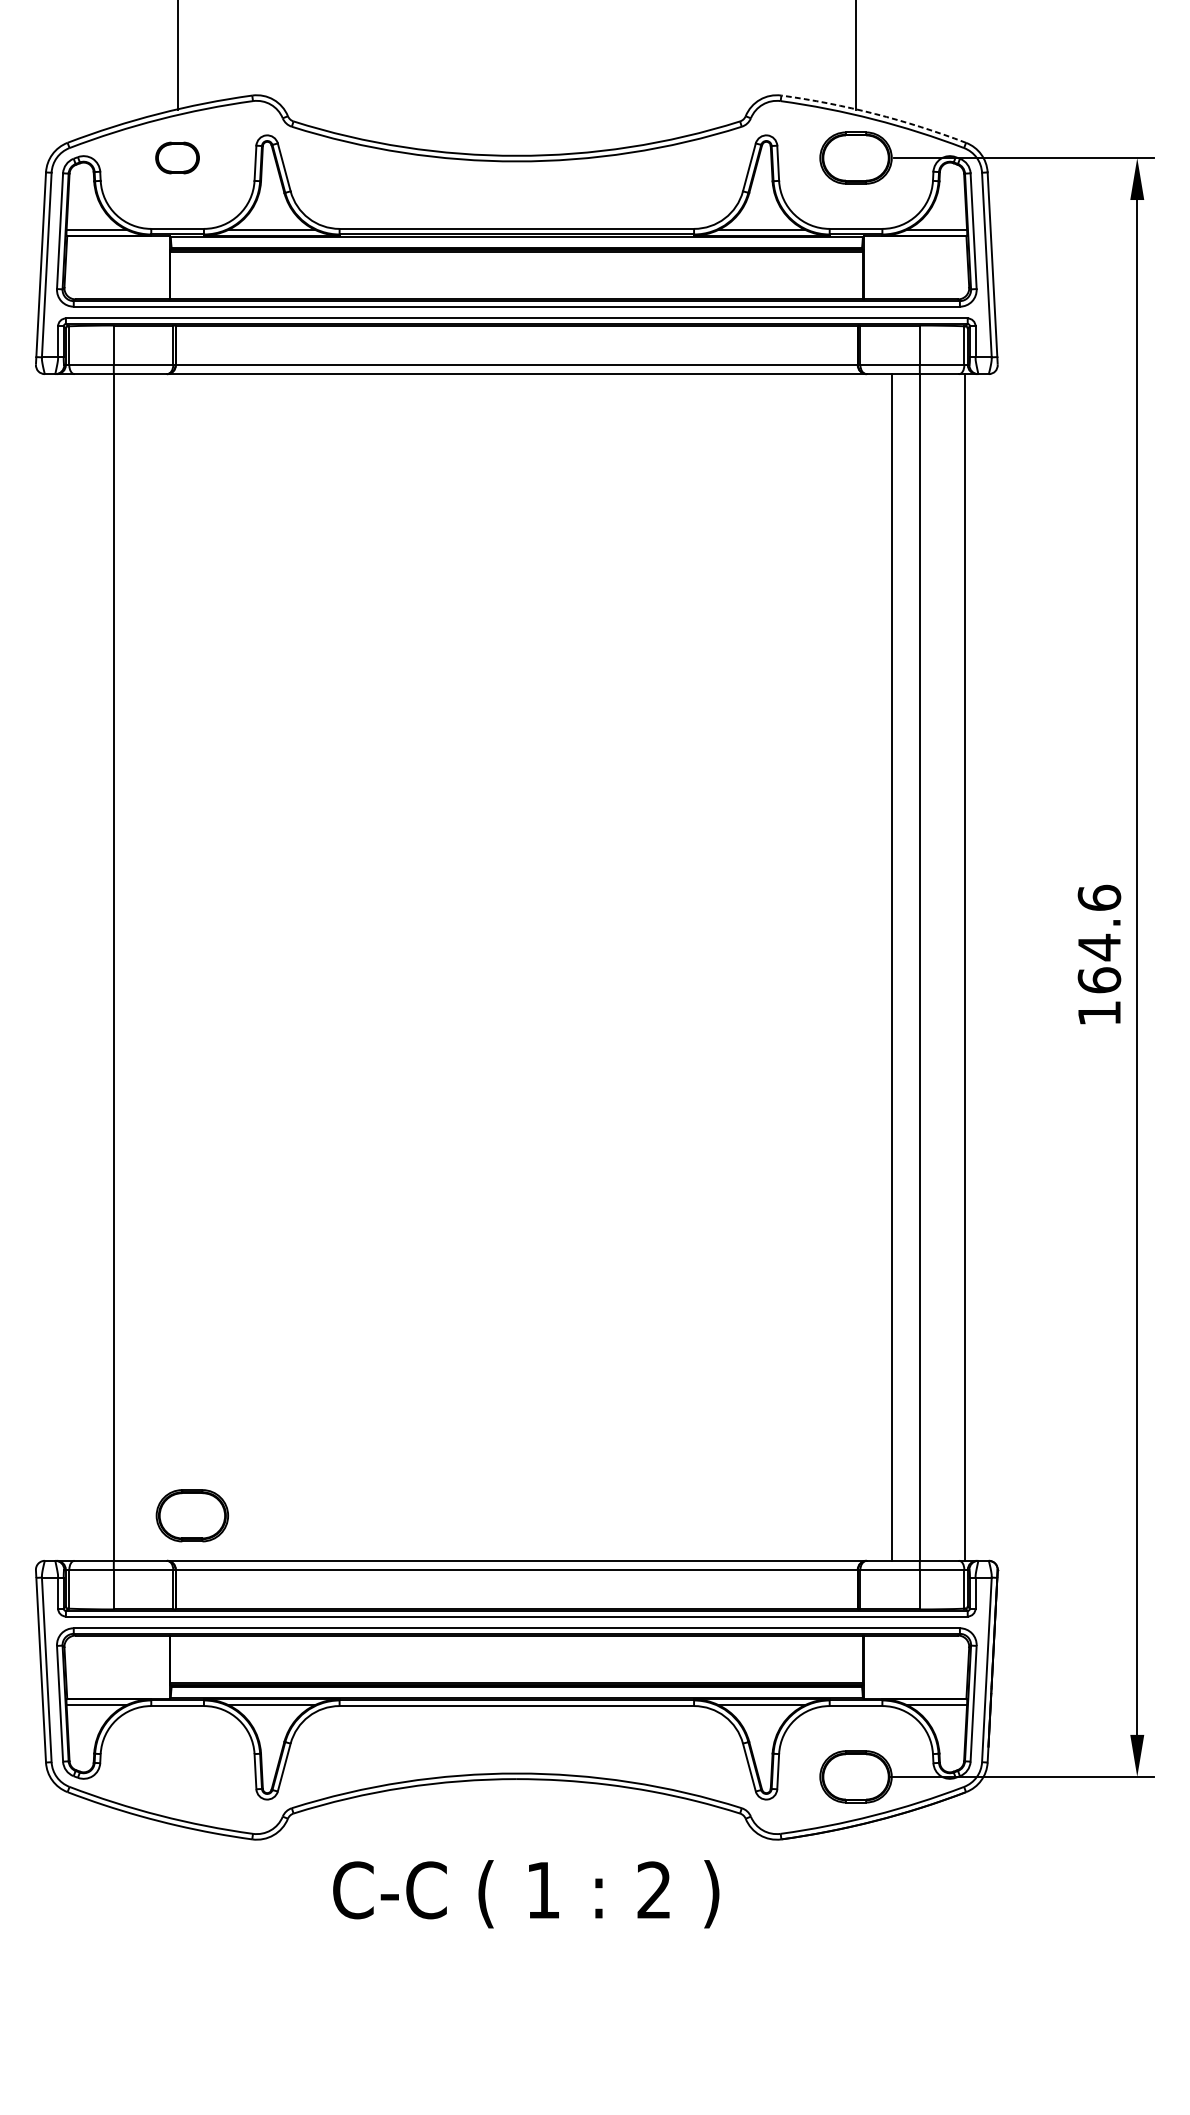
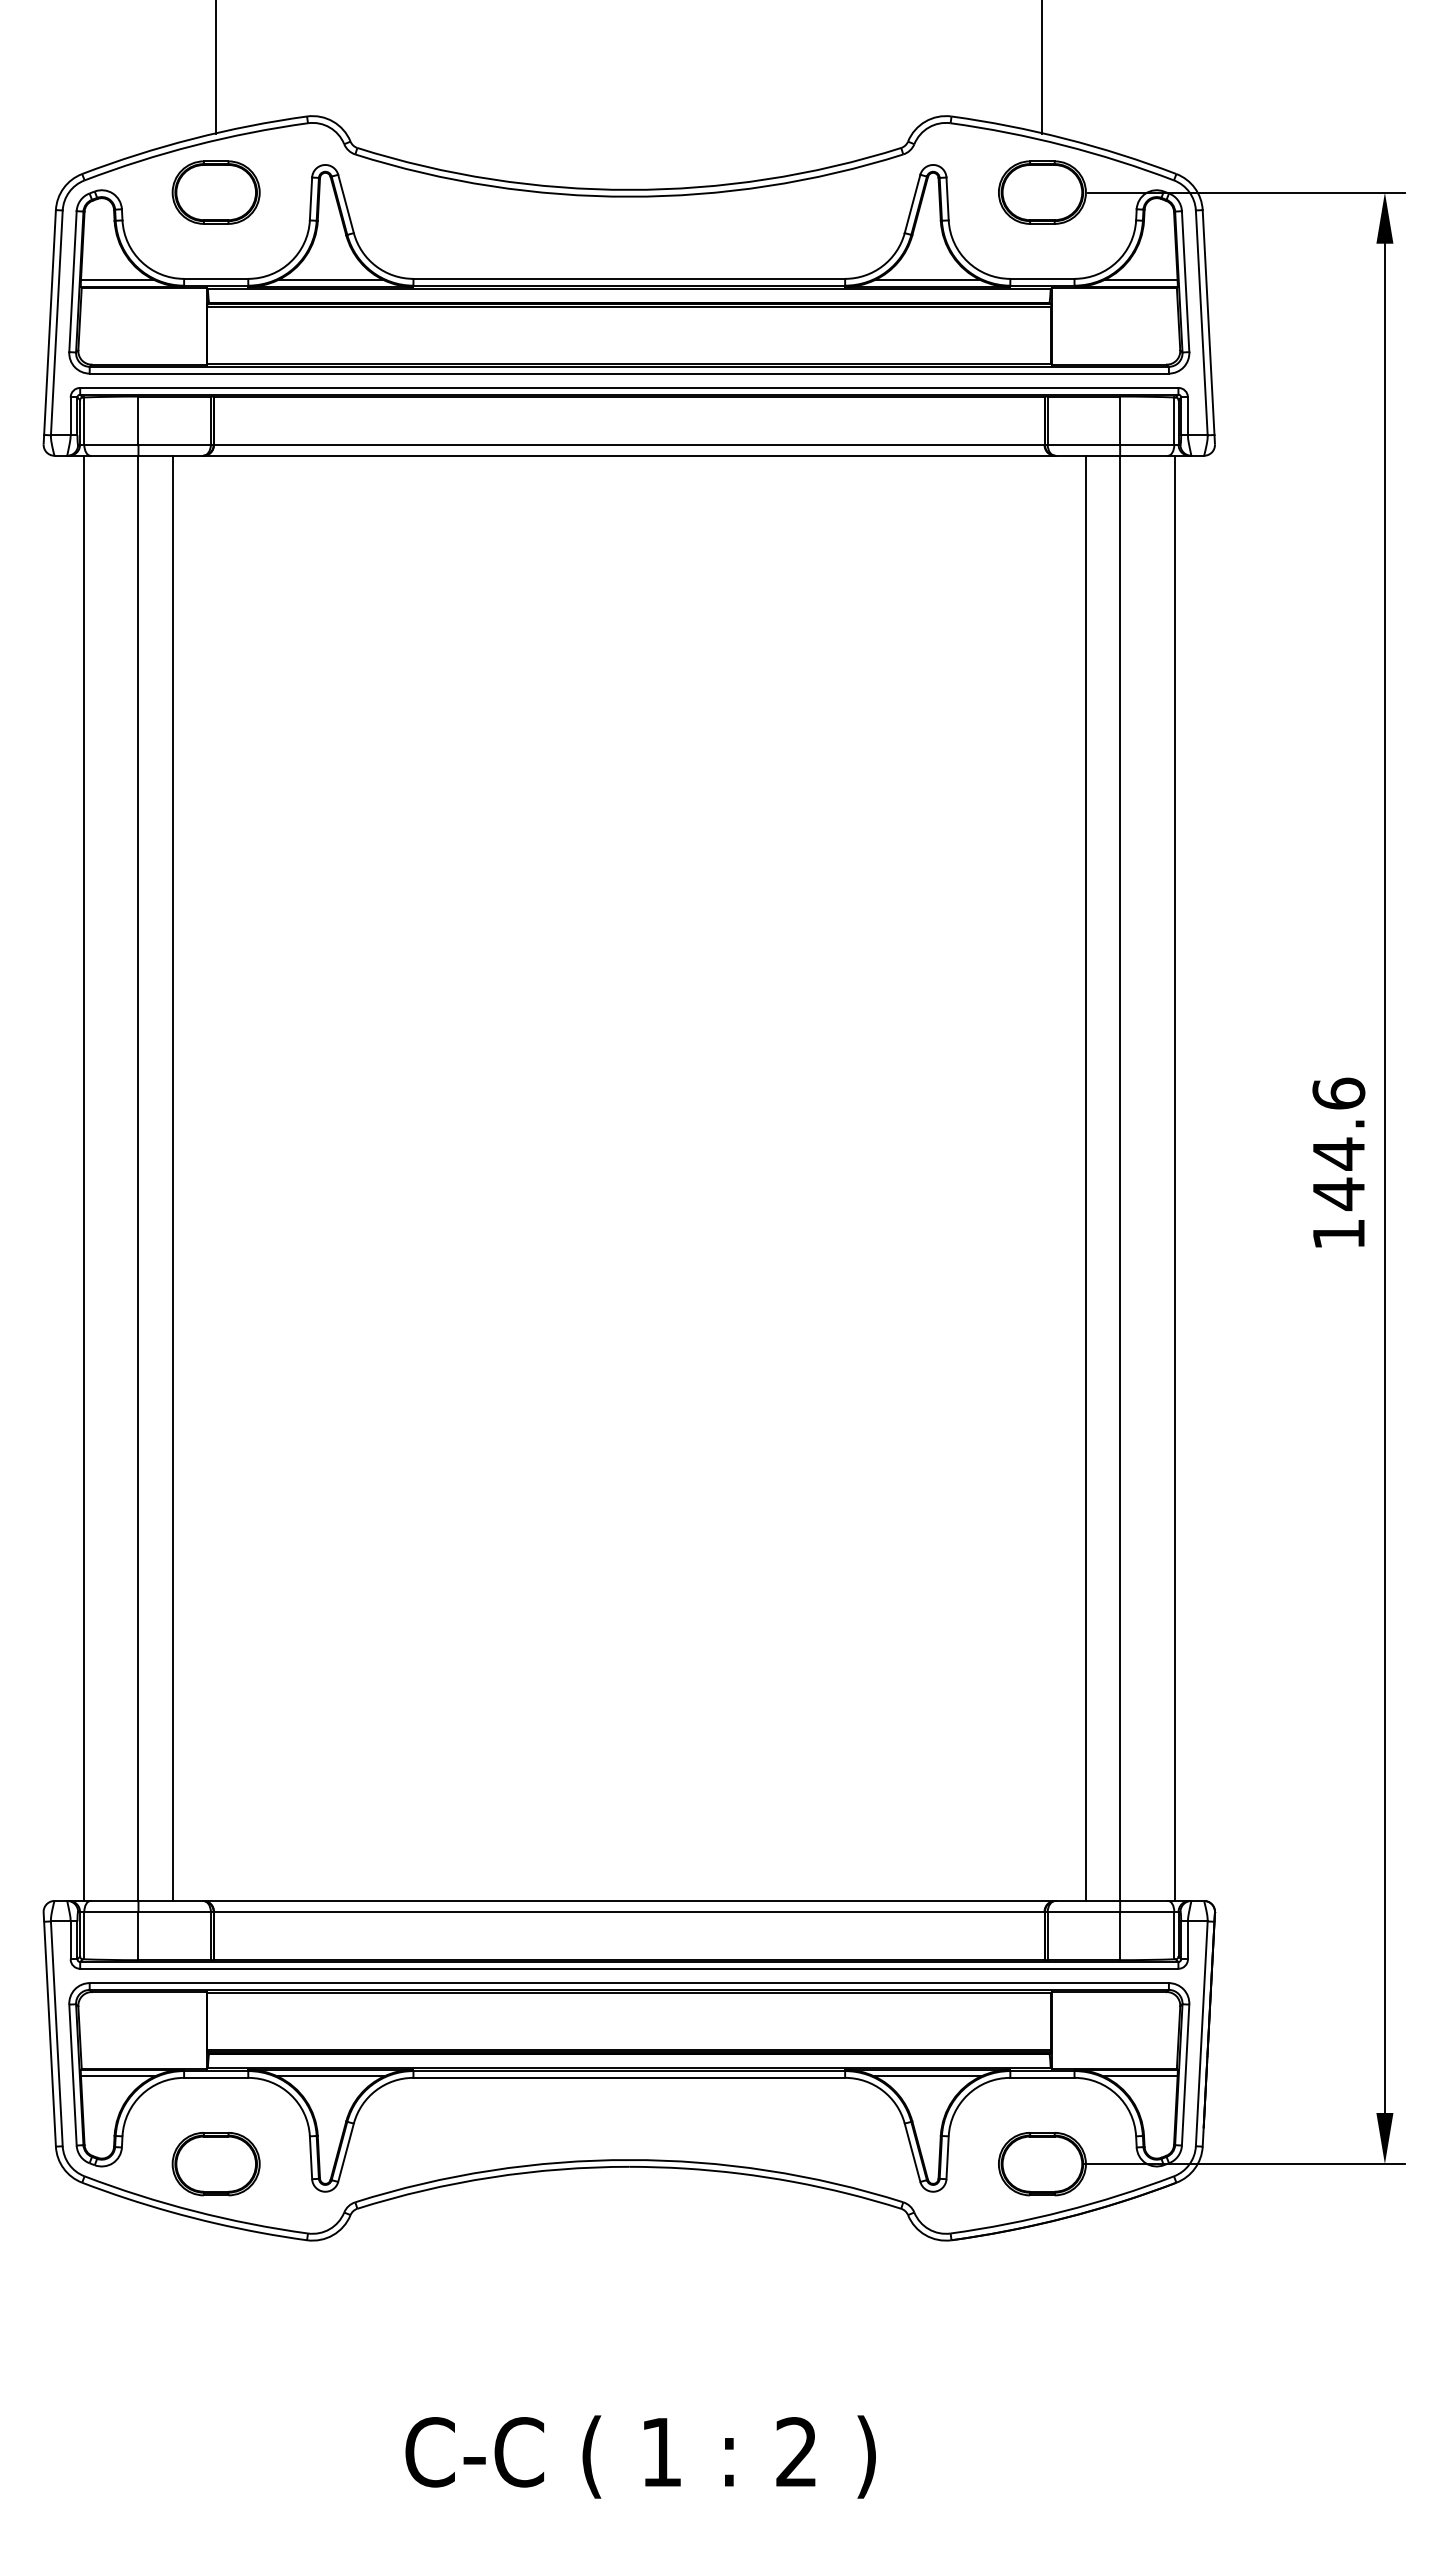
arc: (874, 113) -> (1065, 138), dashed -> solid
part: (177, 157) -> (215, 192), size x1.67
line: (68, 966) -> (83, 1177), added
line: (141, 966) -> (172, 1177), added
text: (1099, 980) -> (1338, 1194), 164.6 -> 144.6
part: (191, 1516) -> (215, 2164), moved
text: (526, 1893) -> (640, 2456), moved

